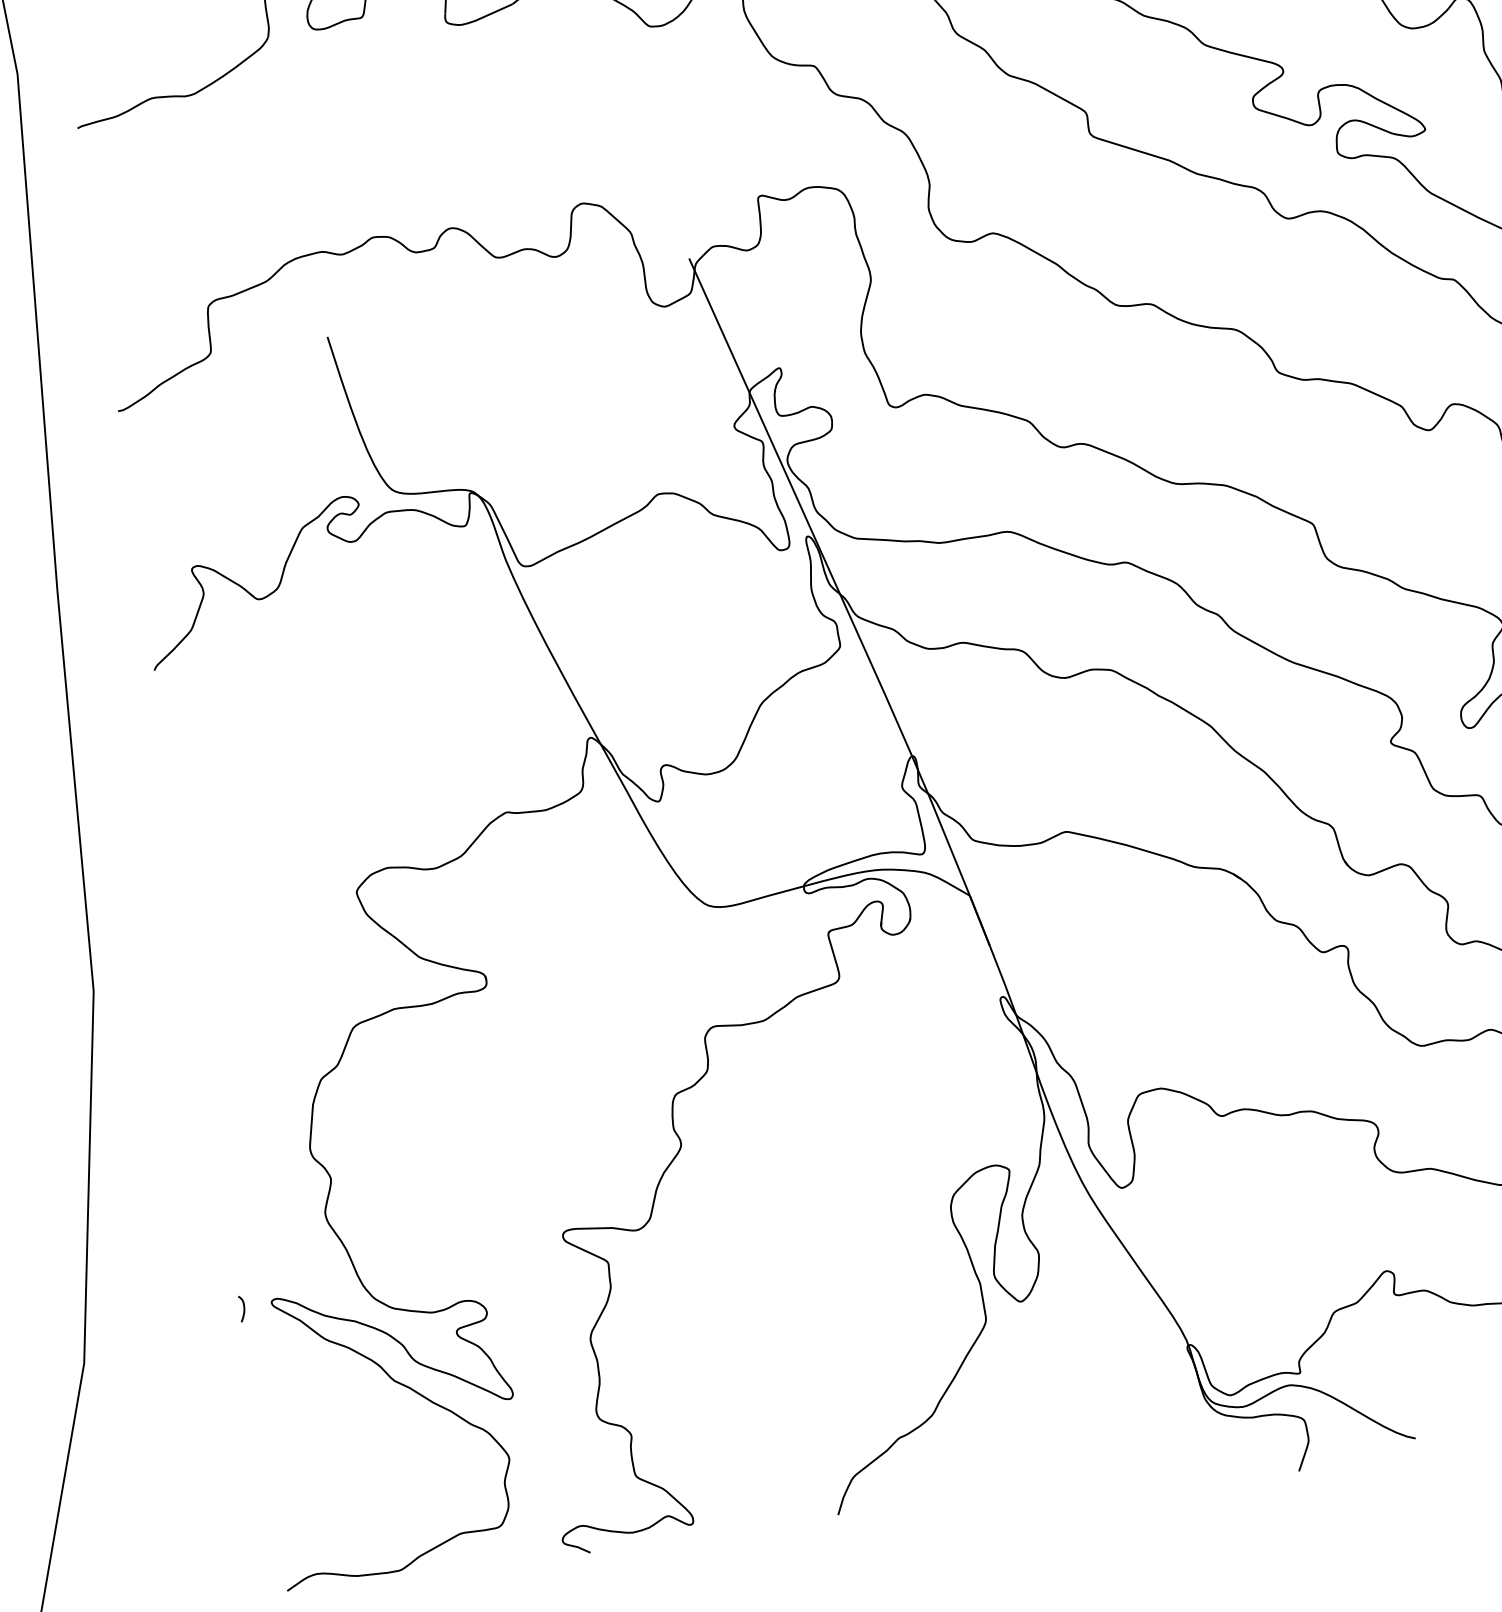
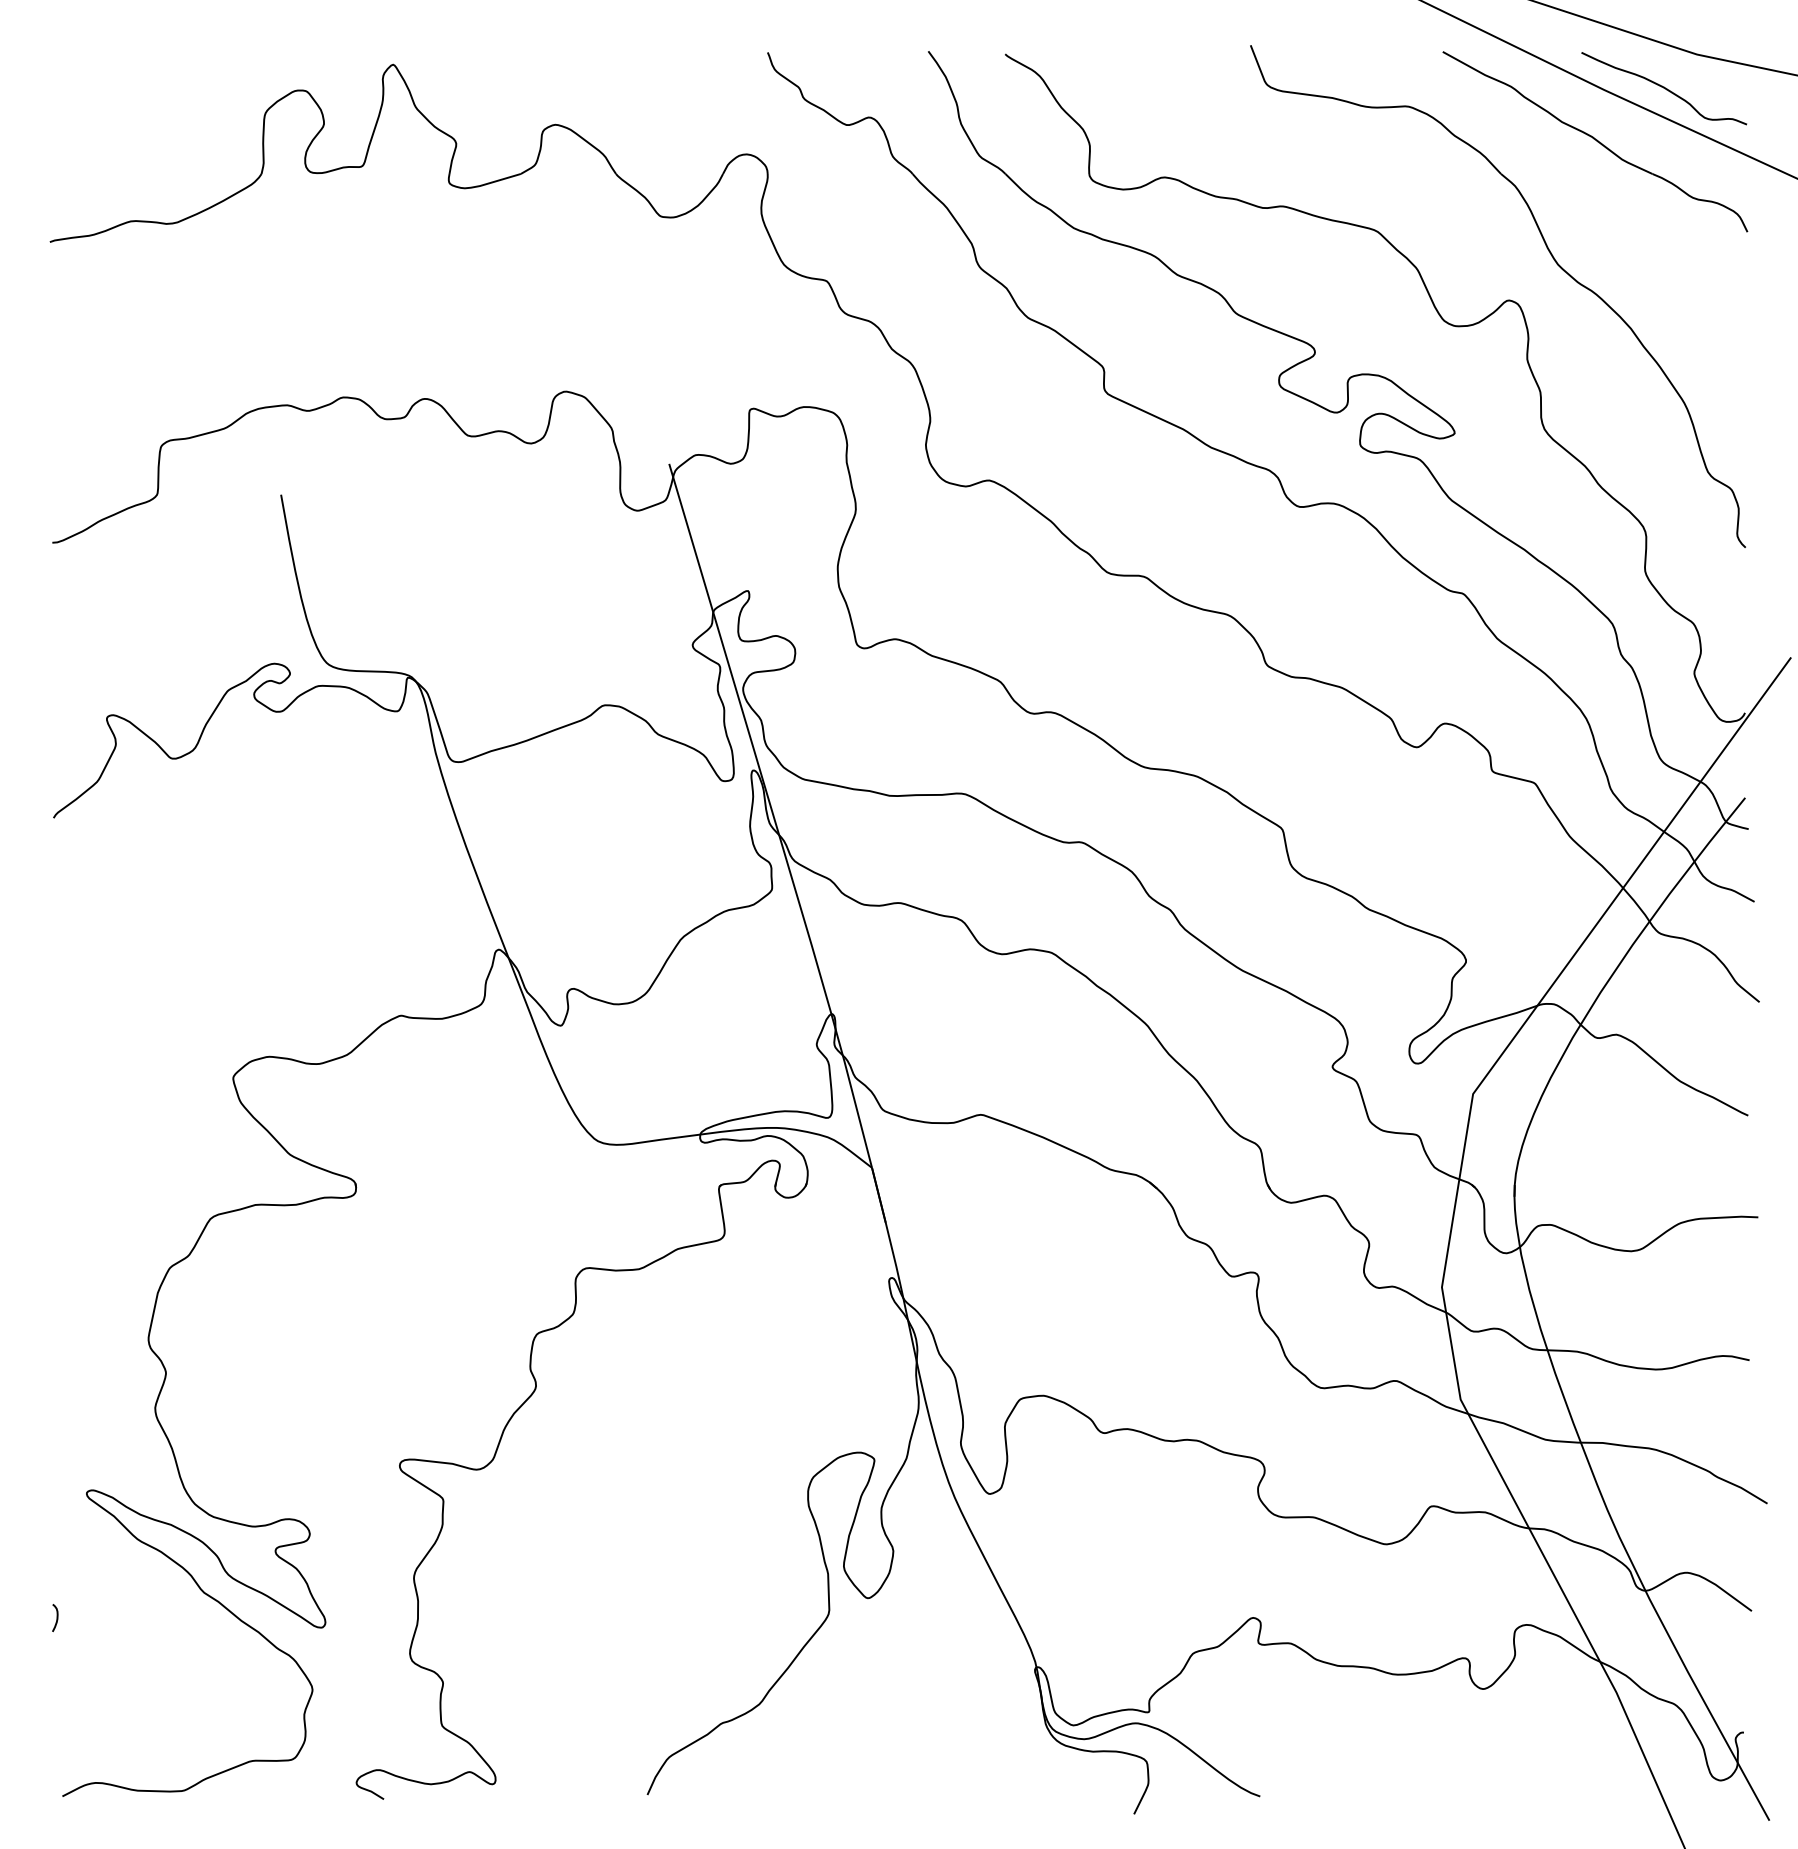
curve: (243, 1308) -> (56, 1617), moved

